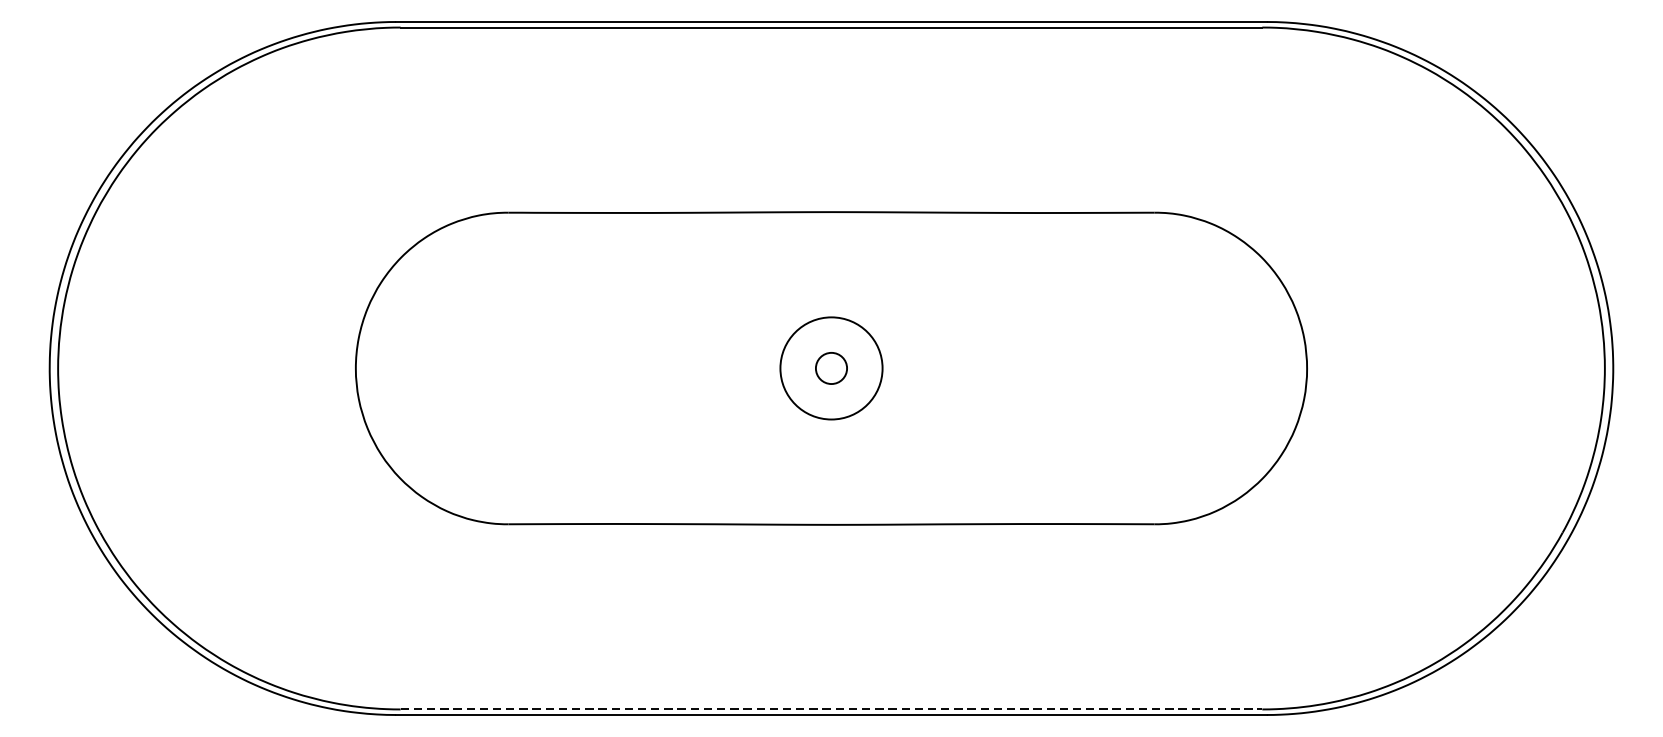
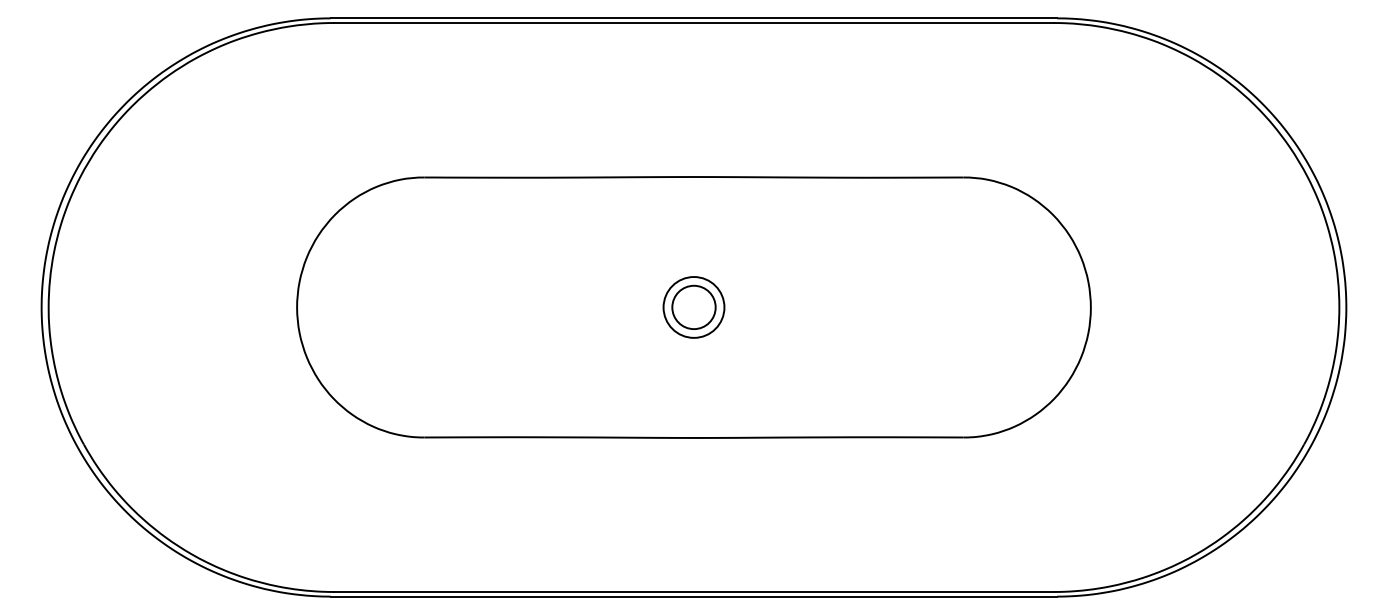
circle: (830, 368) -> (693, 307), size x0.71
circle: (830, 368) -> (693, 307), size x1.67
line: (830, 710) -> (693, 592), dashed -> solid

